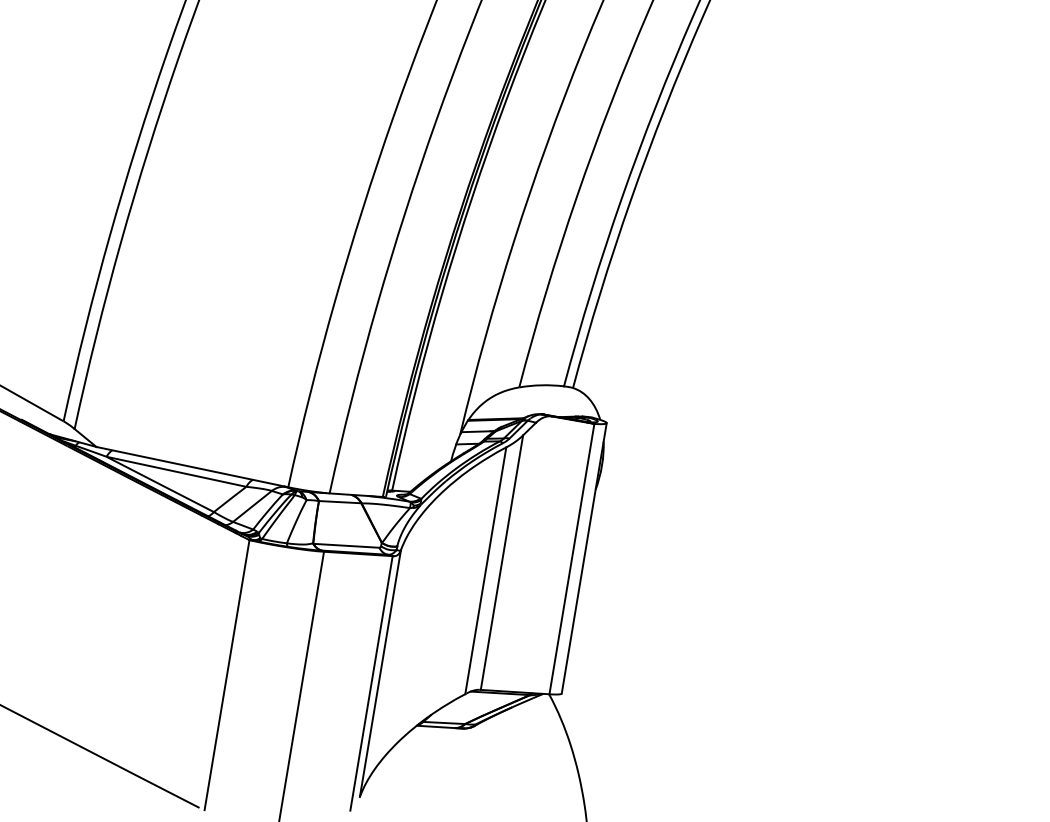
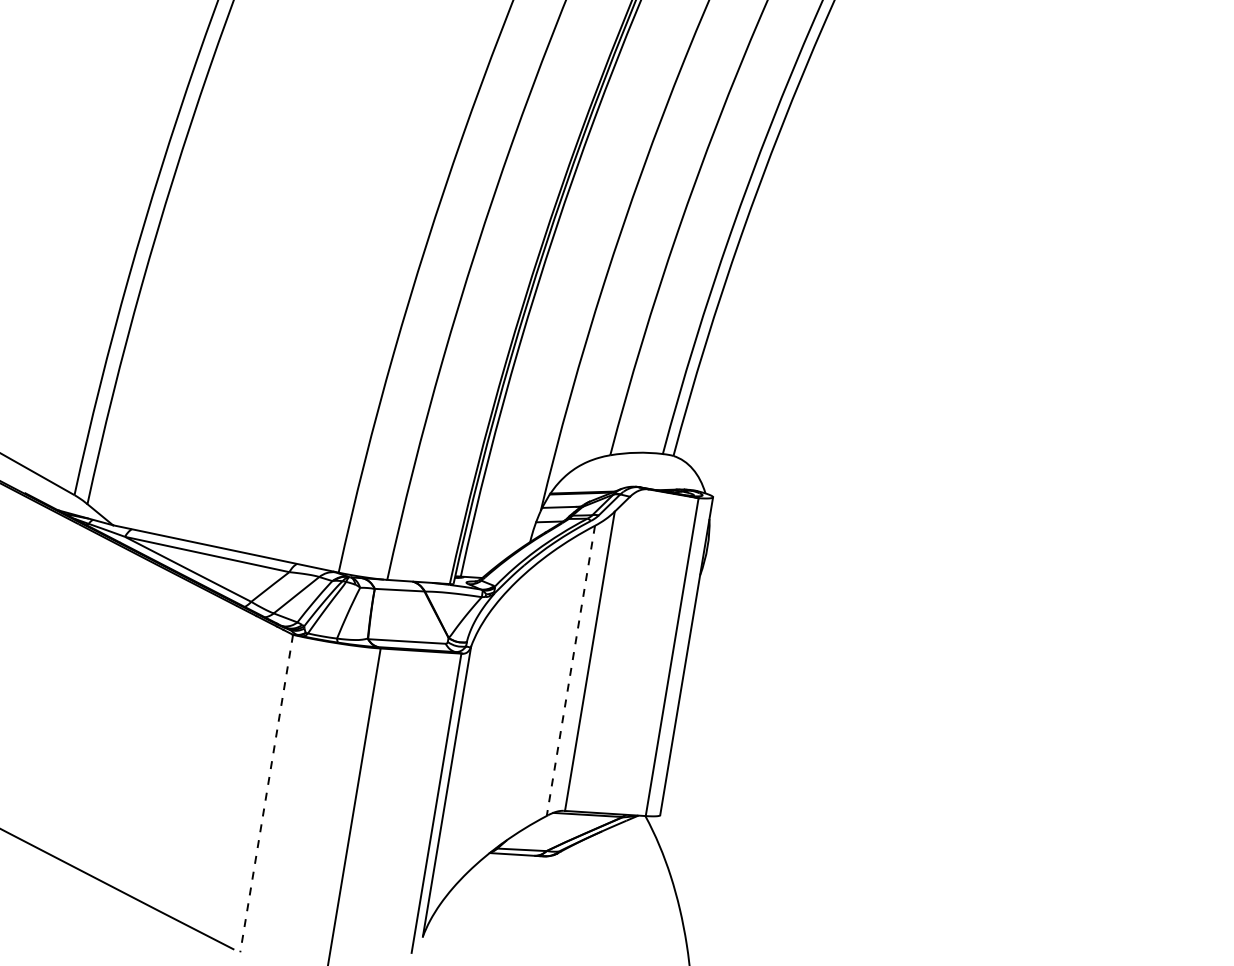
line: (485, 571) -> (570, 671), solid -> dashed
line: (226, 675) -> (266, 793), solid -> dashed

